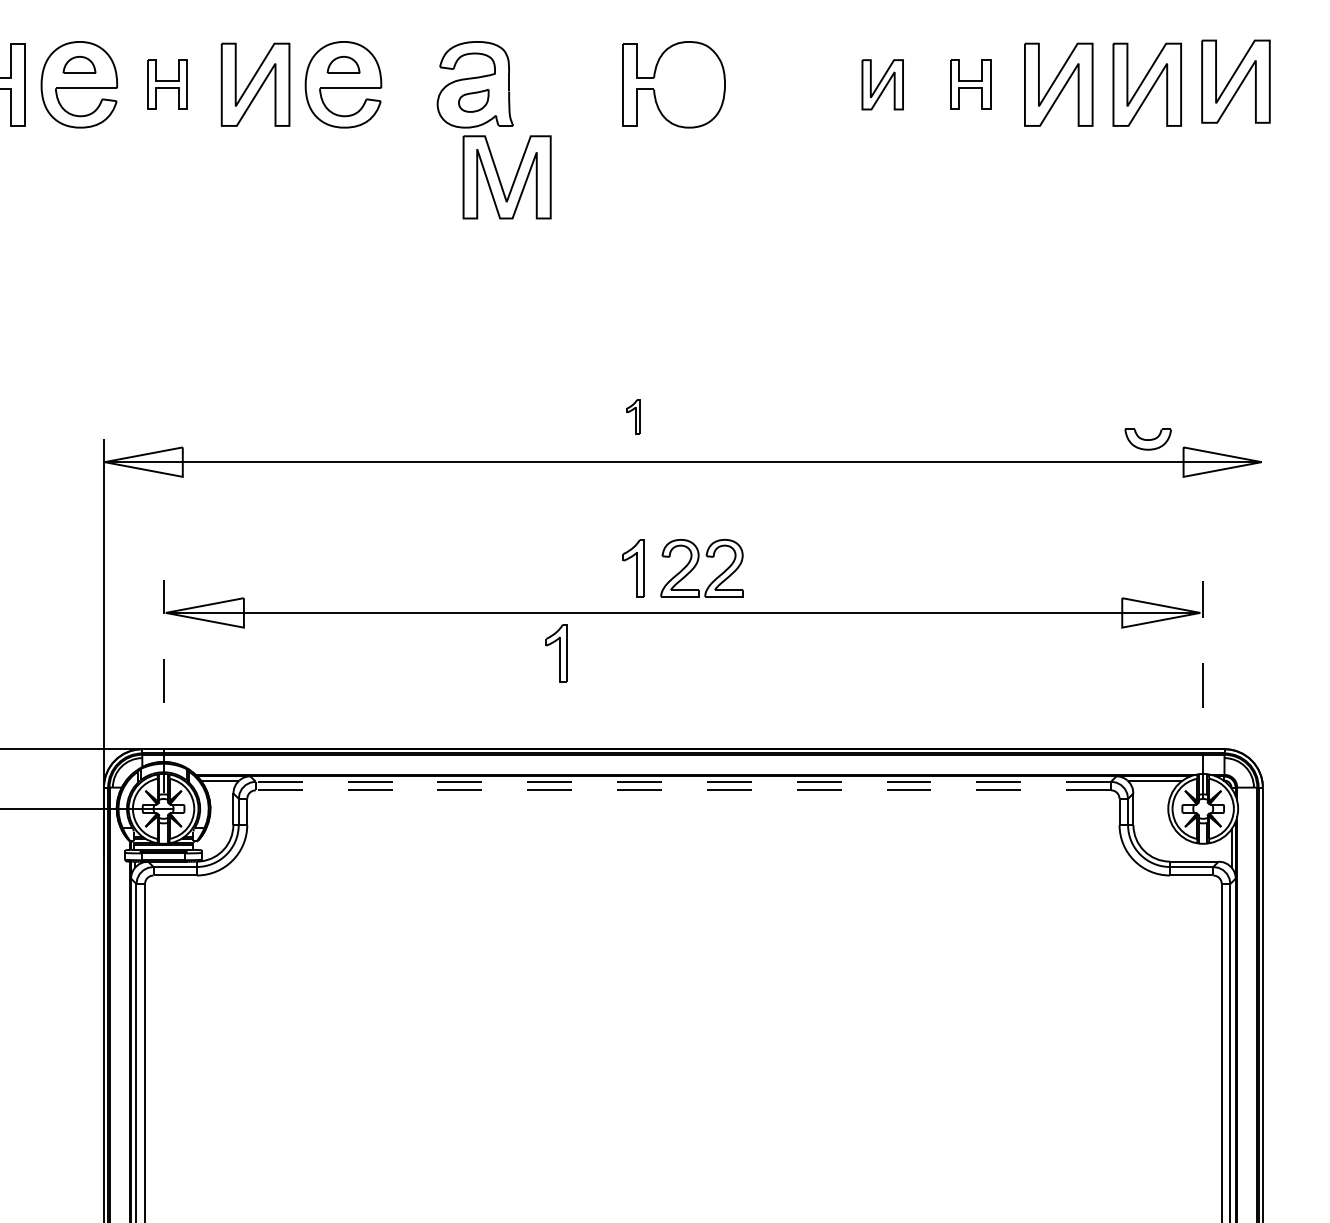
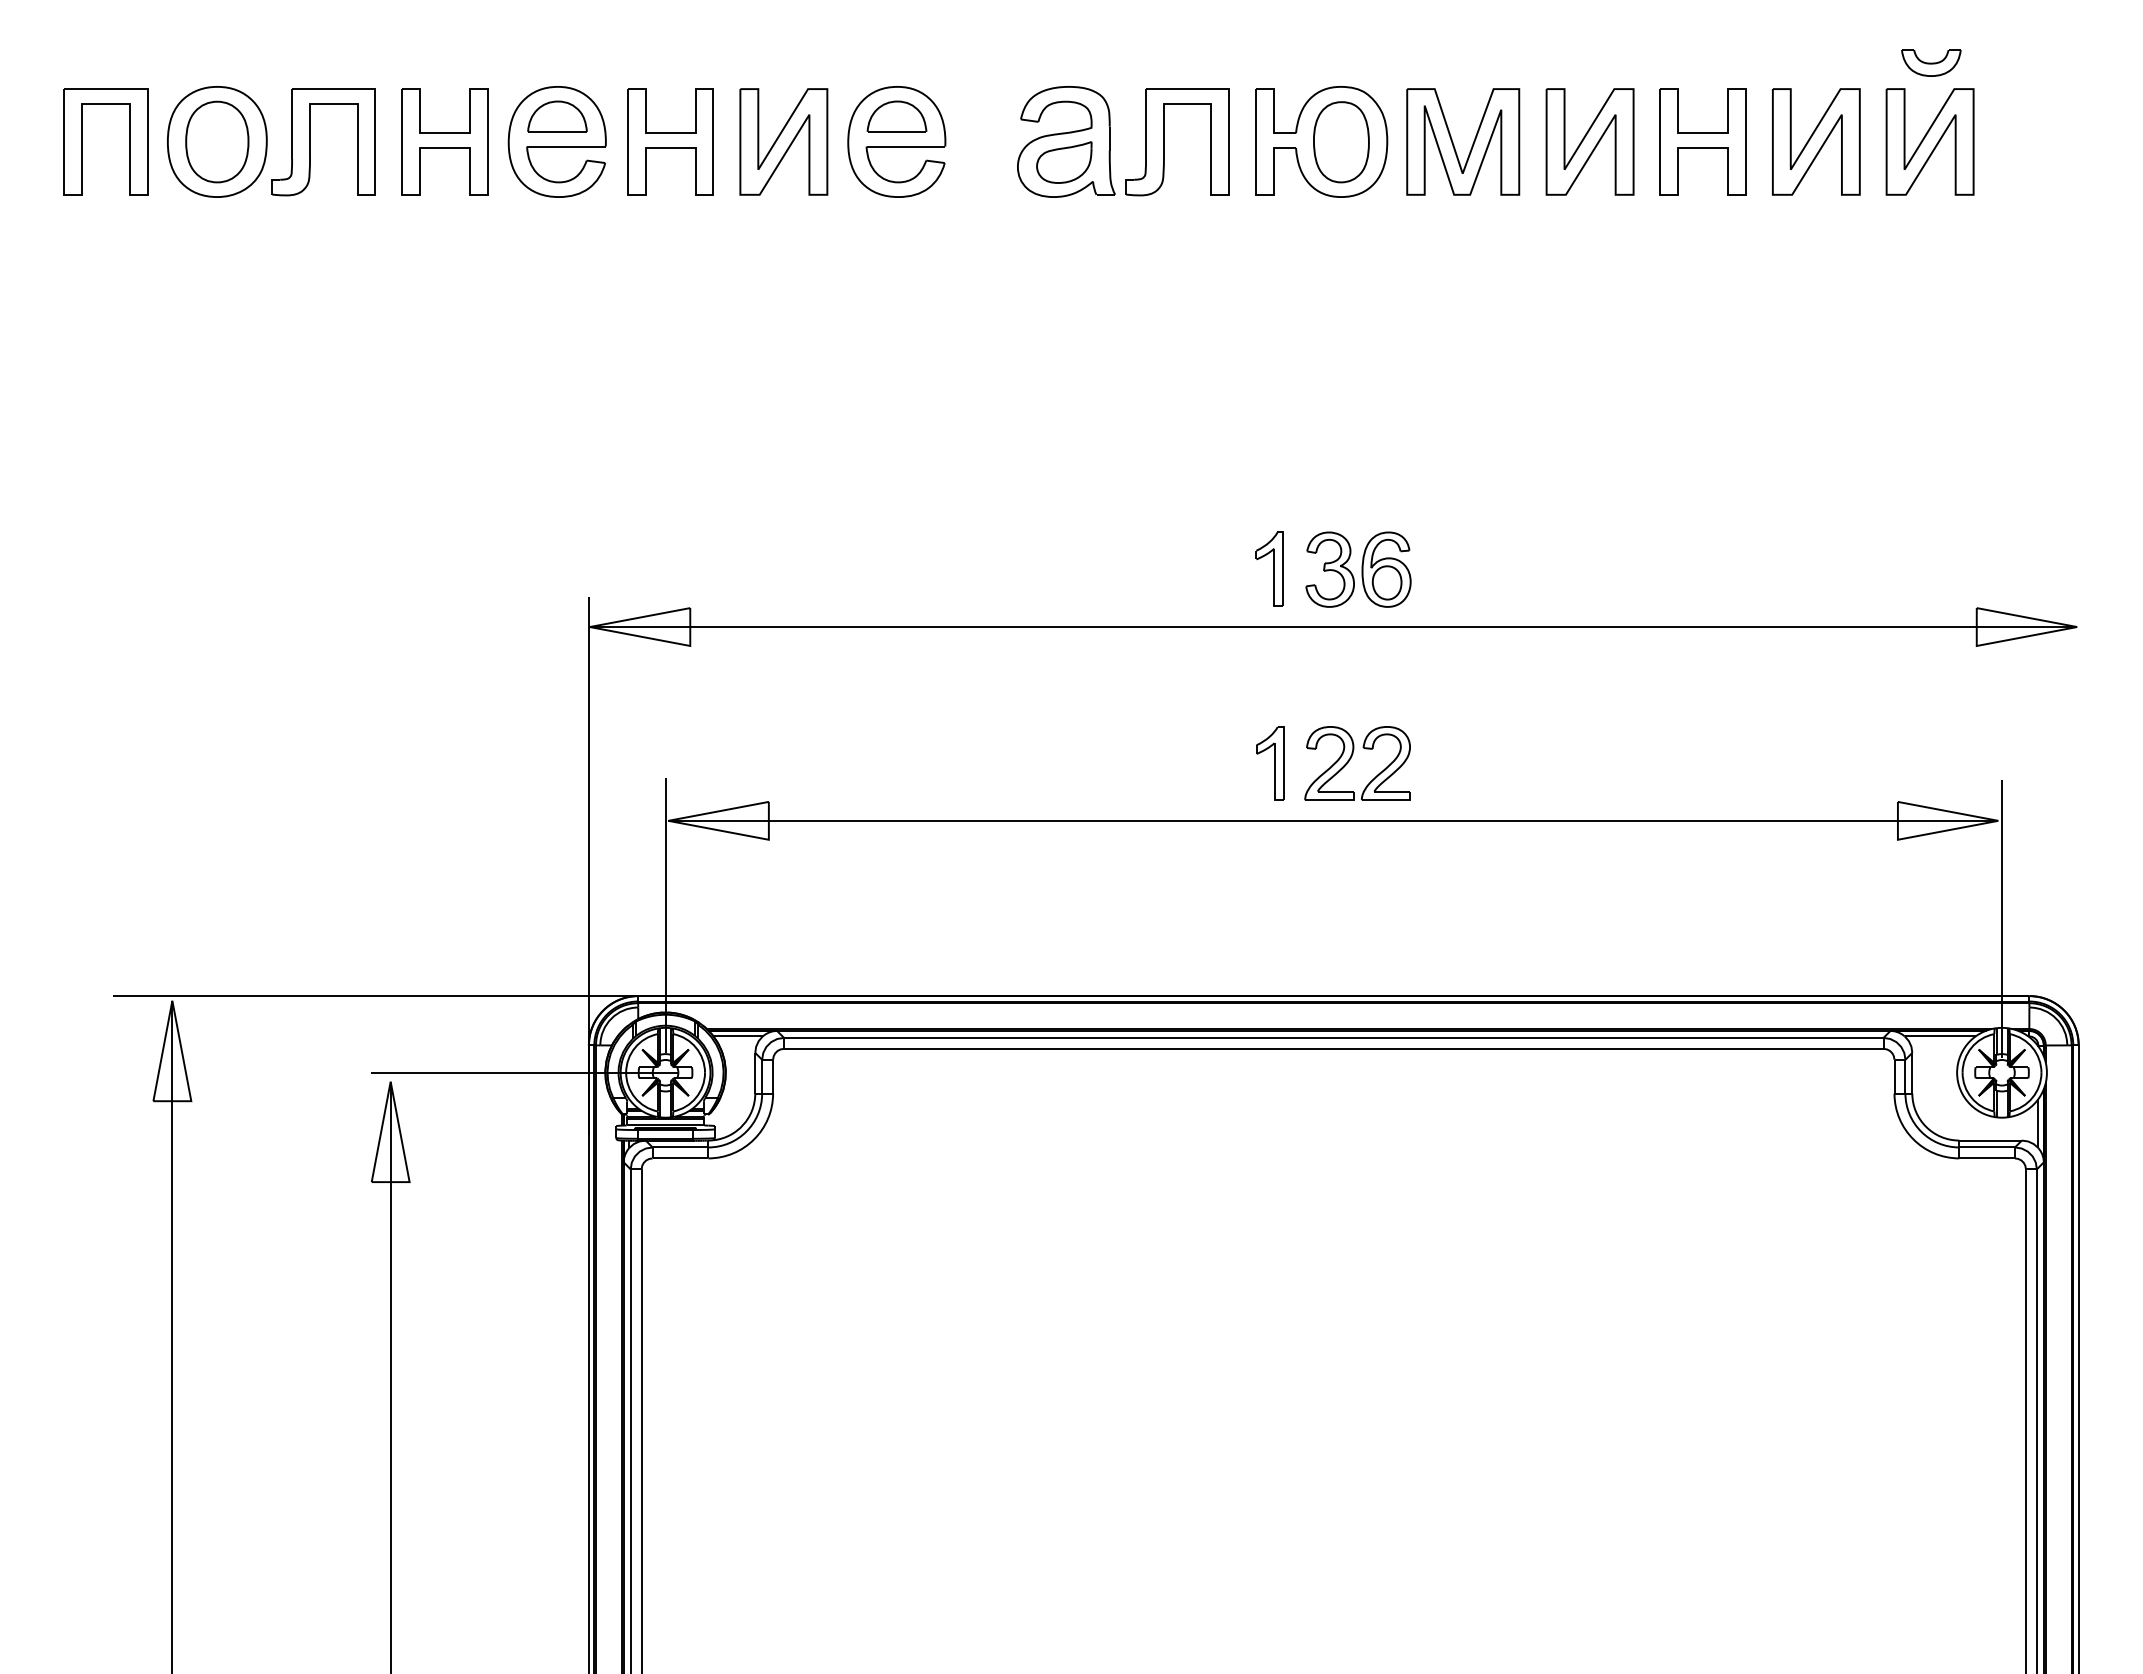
part: (79, 65) -> (557, 116), size x1.43
part: (343, 65) -> (896, 116), size x1.43
part: (1235, 81) -> (2043, 137), removed
part: (167, 84) -> (670, 141), size x1.67
part: (882, 84) -> (1589, 141), size x1.67
part: (970, 84) -> (1702, 141), size x1.67
part: (551, 85) -> (1164, 142), added
part: (689, 85) -> (1341, 142), added
part: (473, 100) -> (1064, 162), size x1.43
part: (514, 178) -> (1472, 143), moved
part: (633, 416) -> (1269, 568), size x1.67
part: (702, 417) -> (1358, 569), added
part: (1148, 439) -> (1931, 62), moved
part: (557, 653) -> (1171, 872), removed
line: (163, 685) -> (665, 914), dashed -> solid
line: (1202, 689) -> (2001, 919), dashed -> solid
line: (683, 781) -> (1333, 1037), dashed -> solid
line: (683, 790) -> (1333, 1048), dashed -> solid

